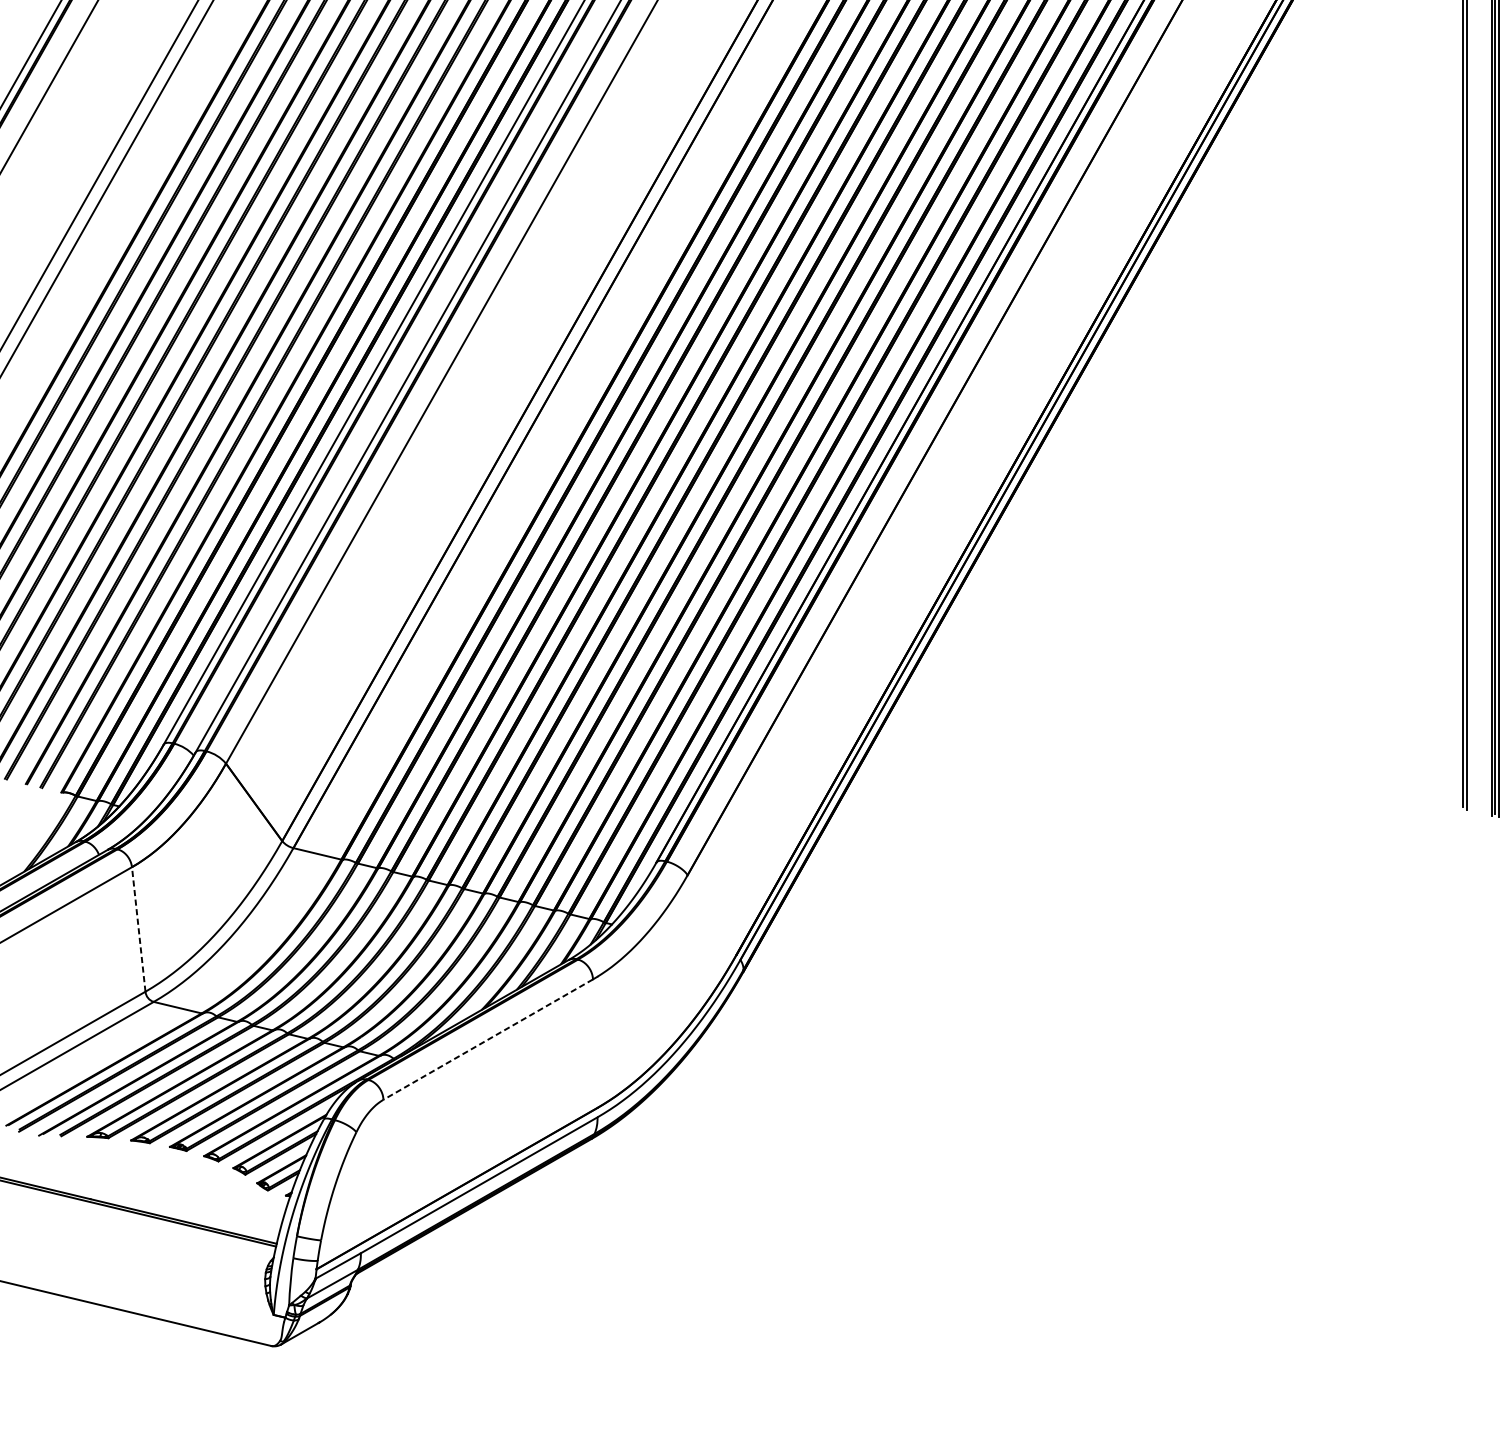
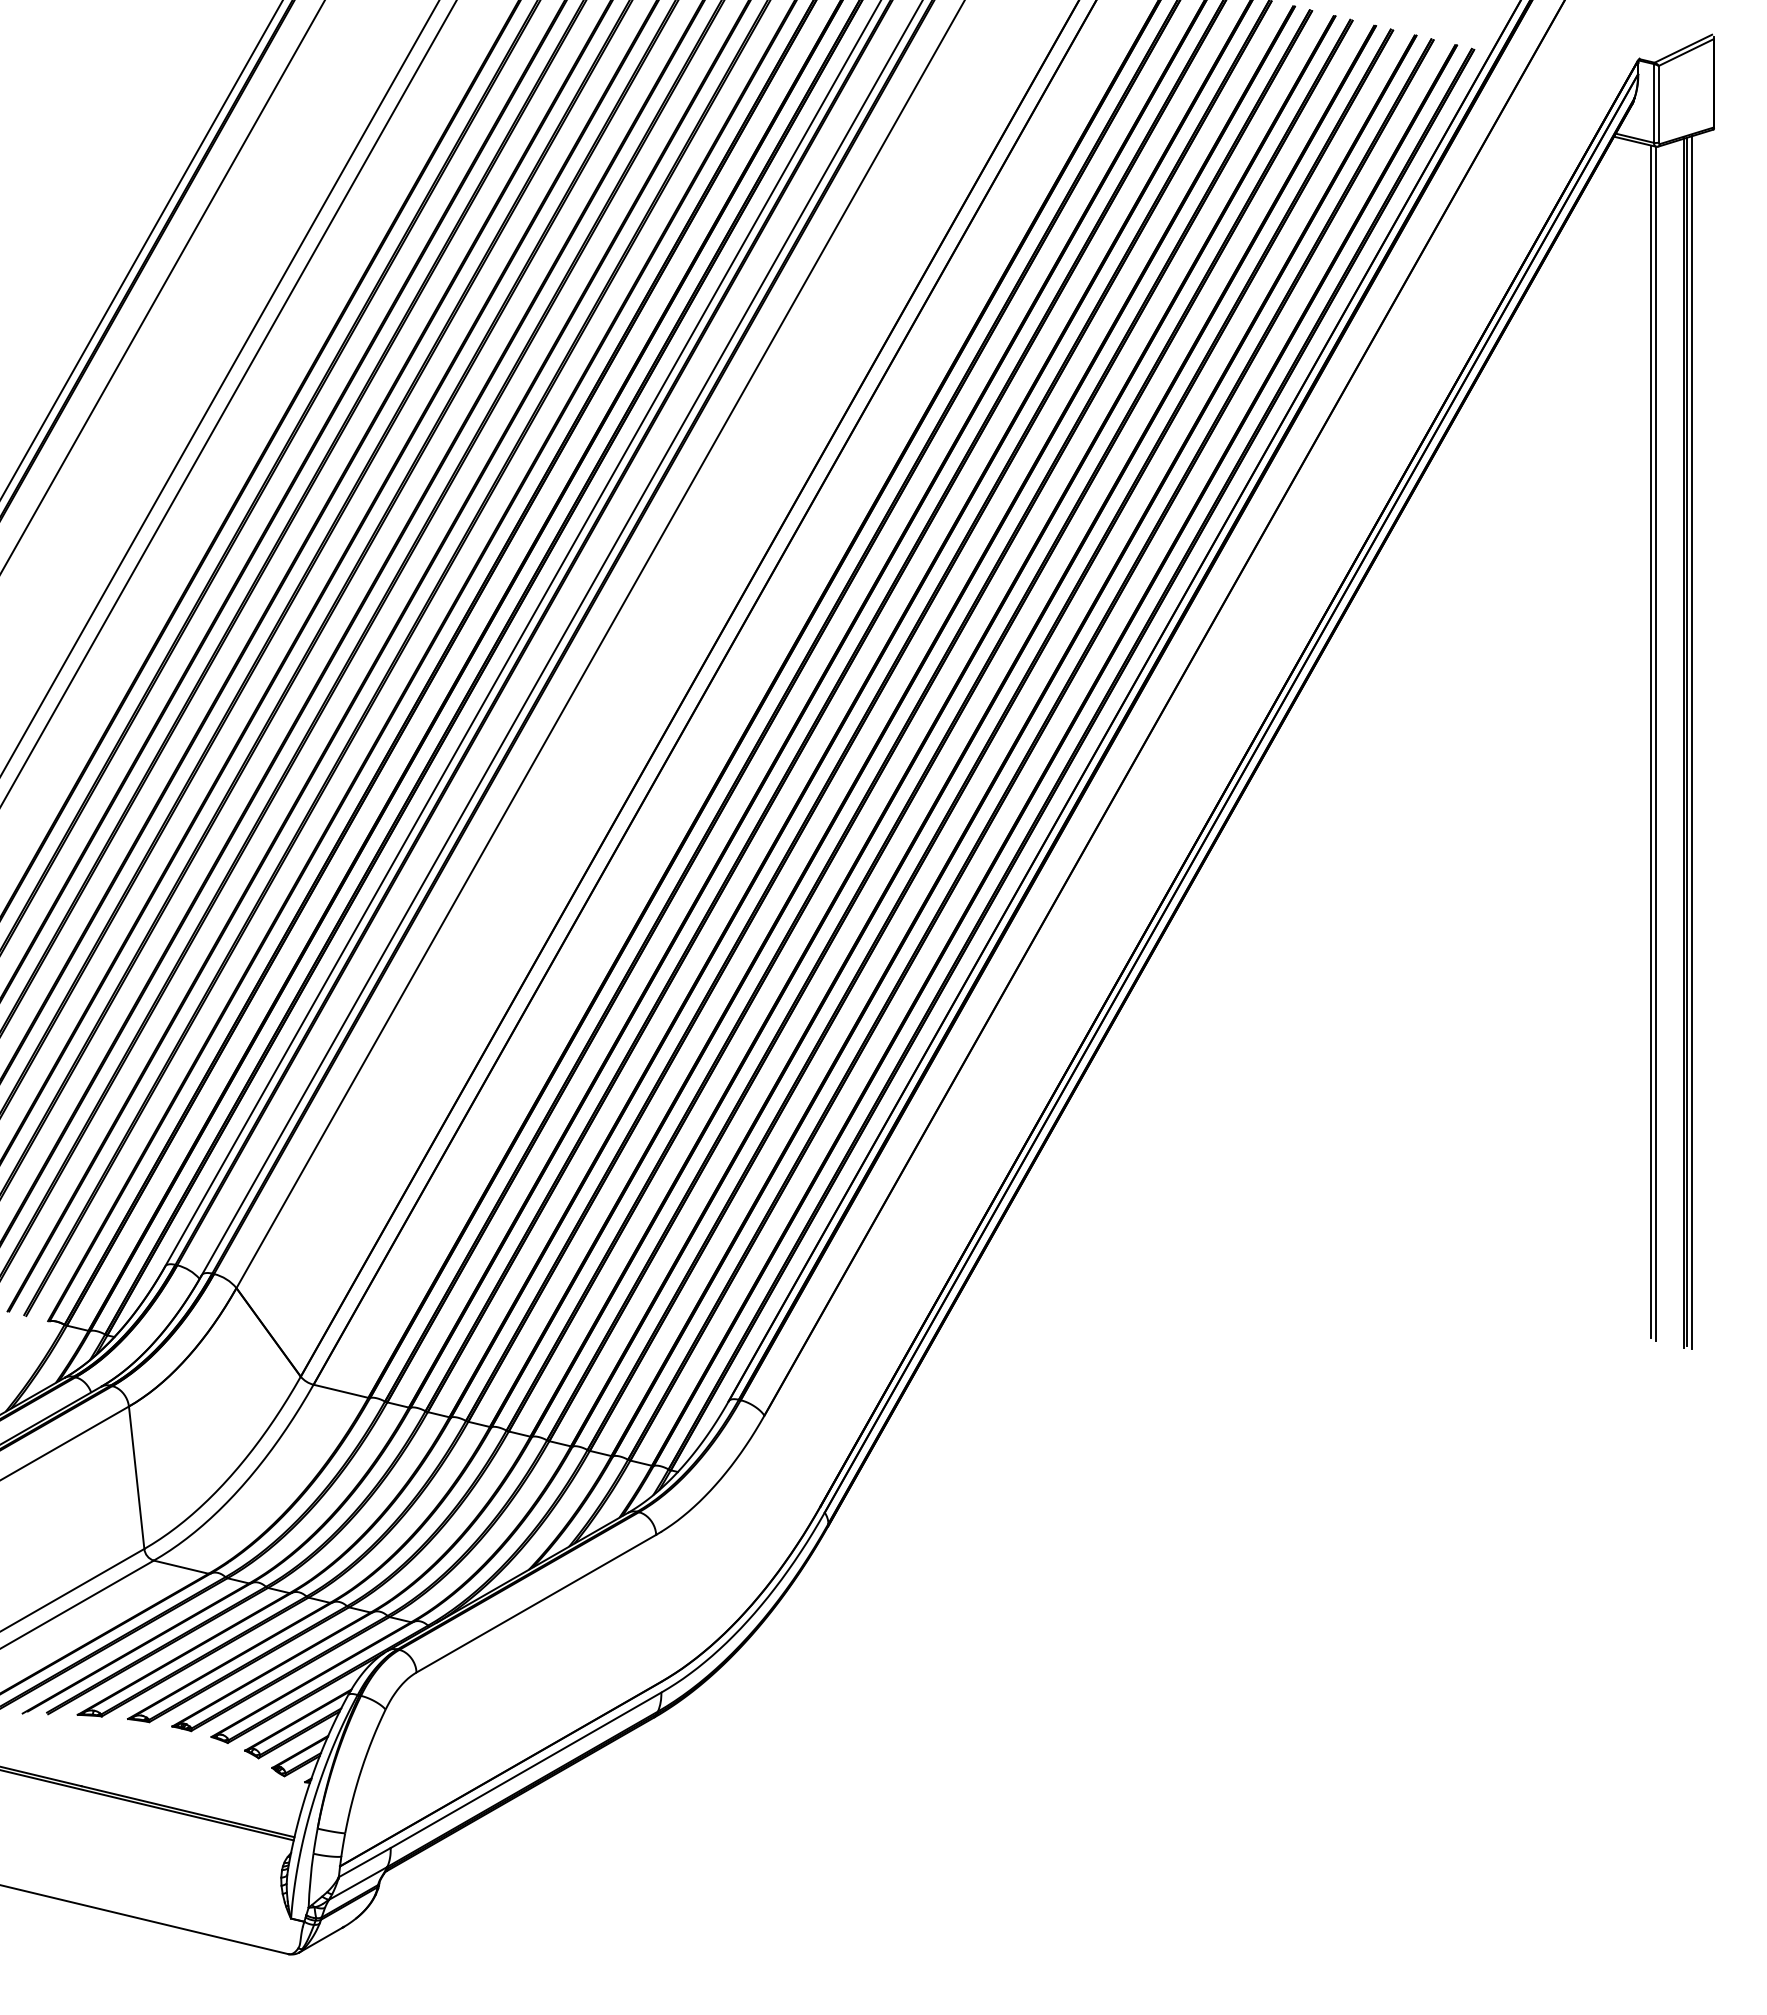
line: (138, 929) -> (136, 1477), dashed -> solid
line: (487, 1039) -> (535, 1603), dashed -> solid

